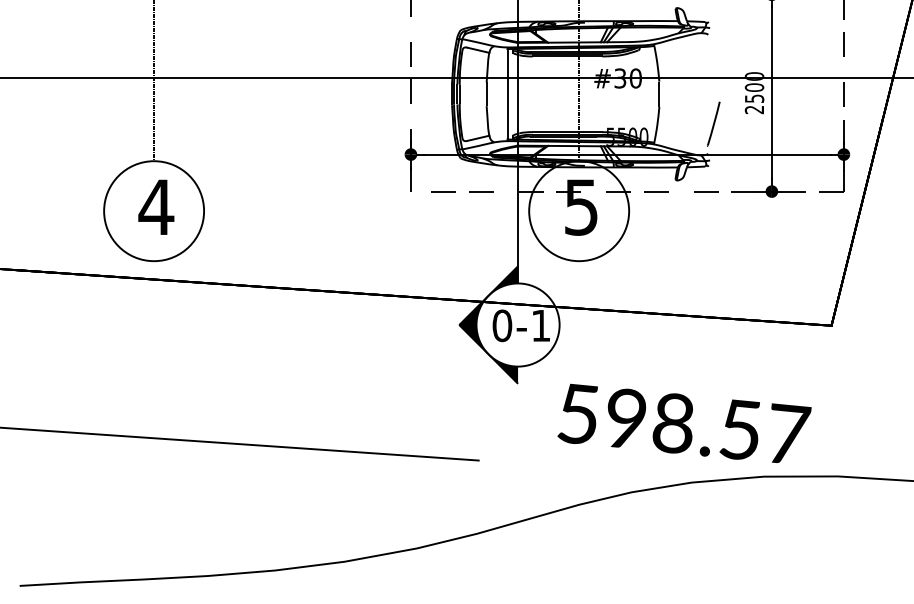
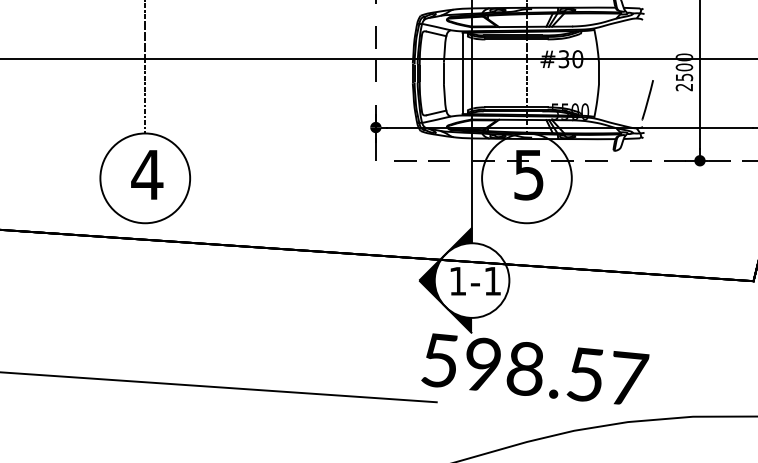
text: (502, 325) -> (458, 281), 0-1 -> 1-1
text: (684, 422) -> (535, 368), moved

